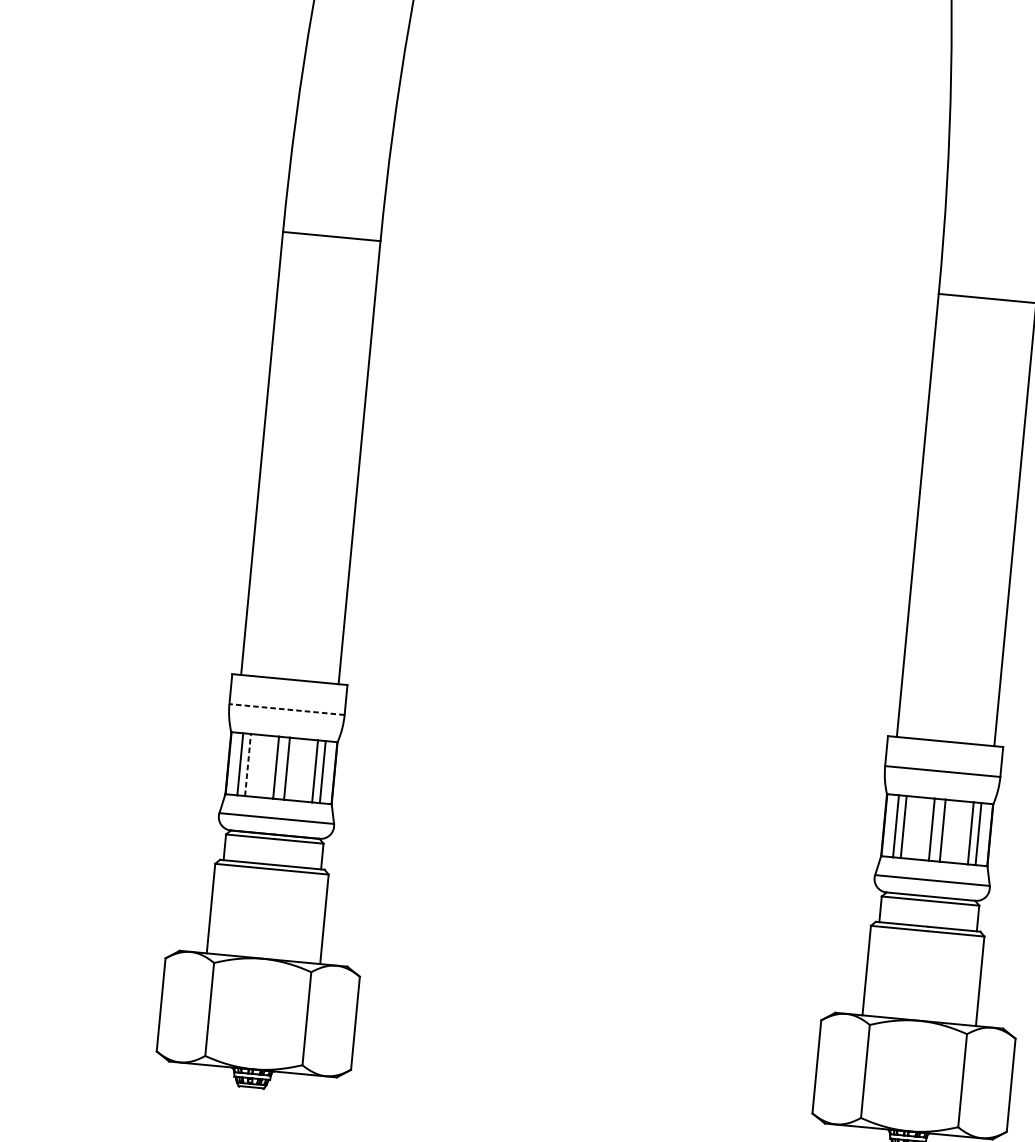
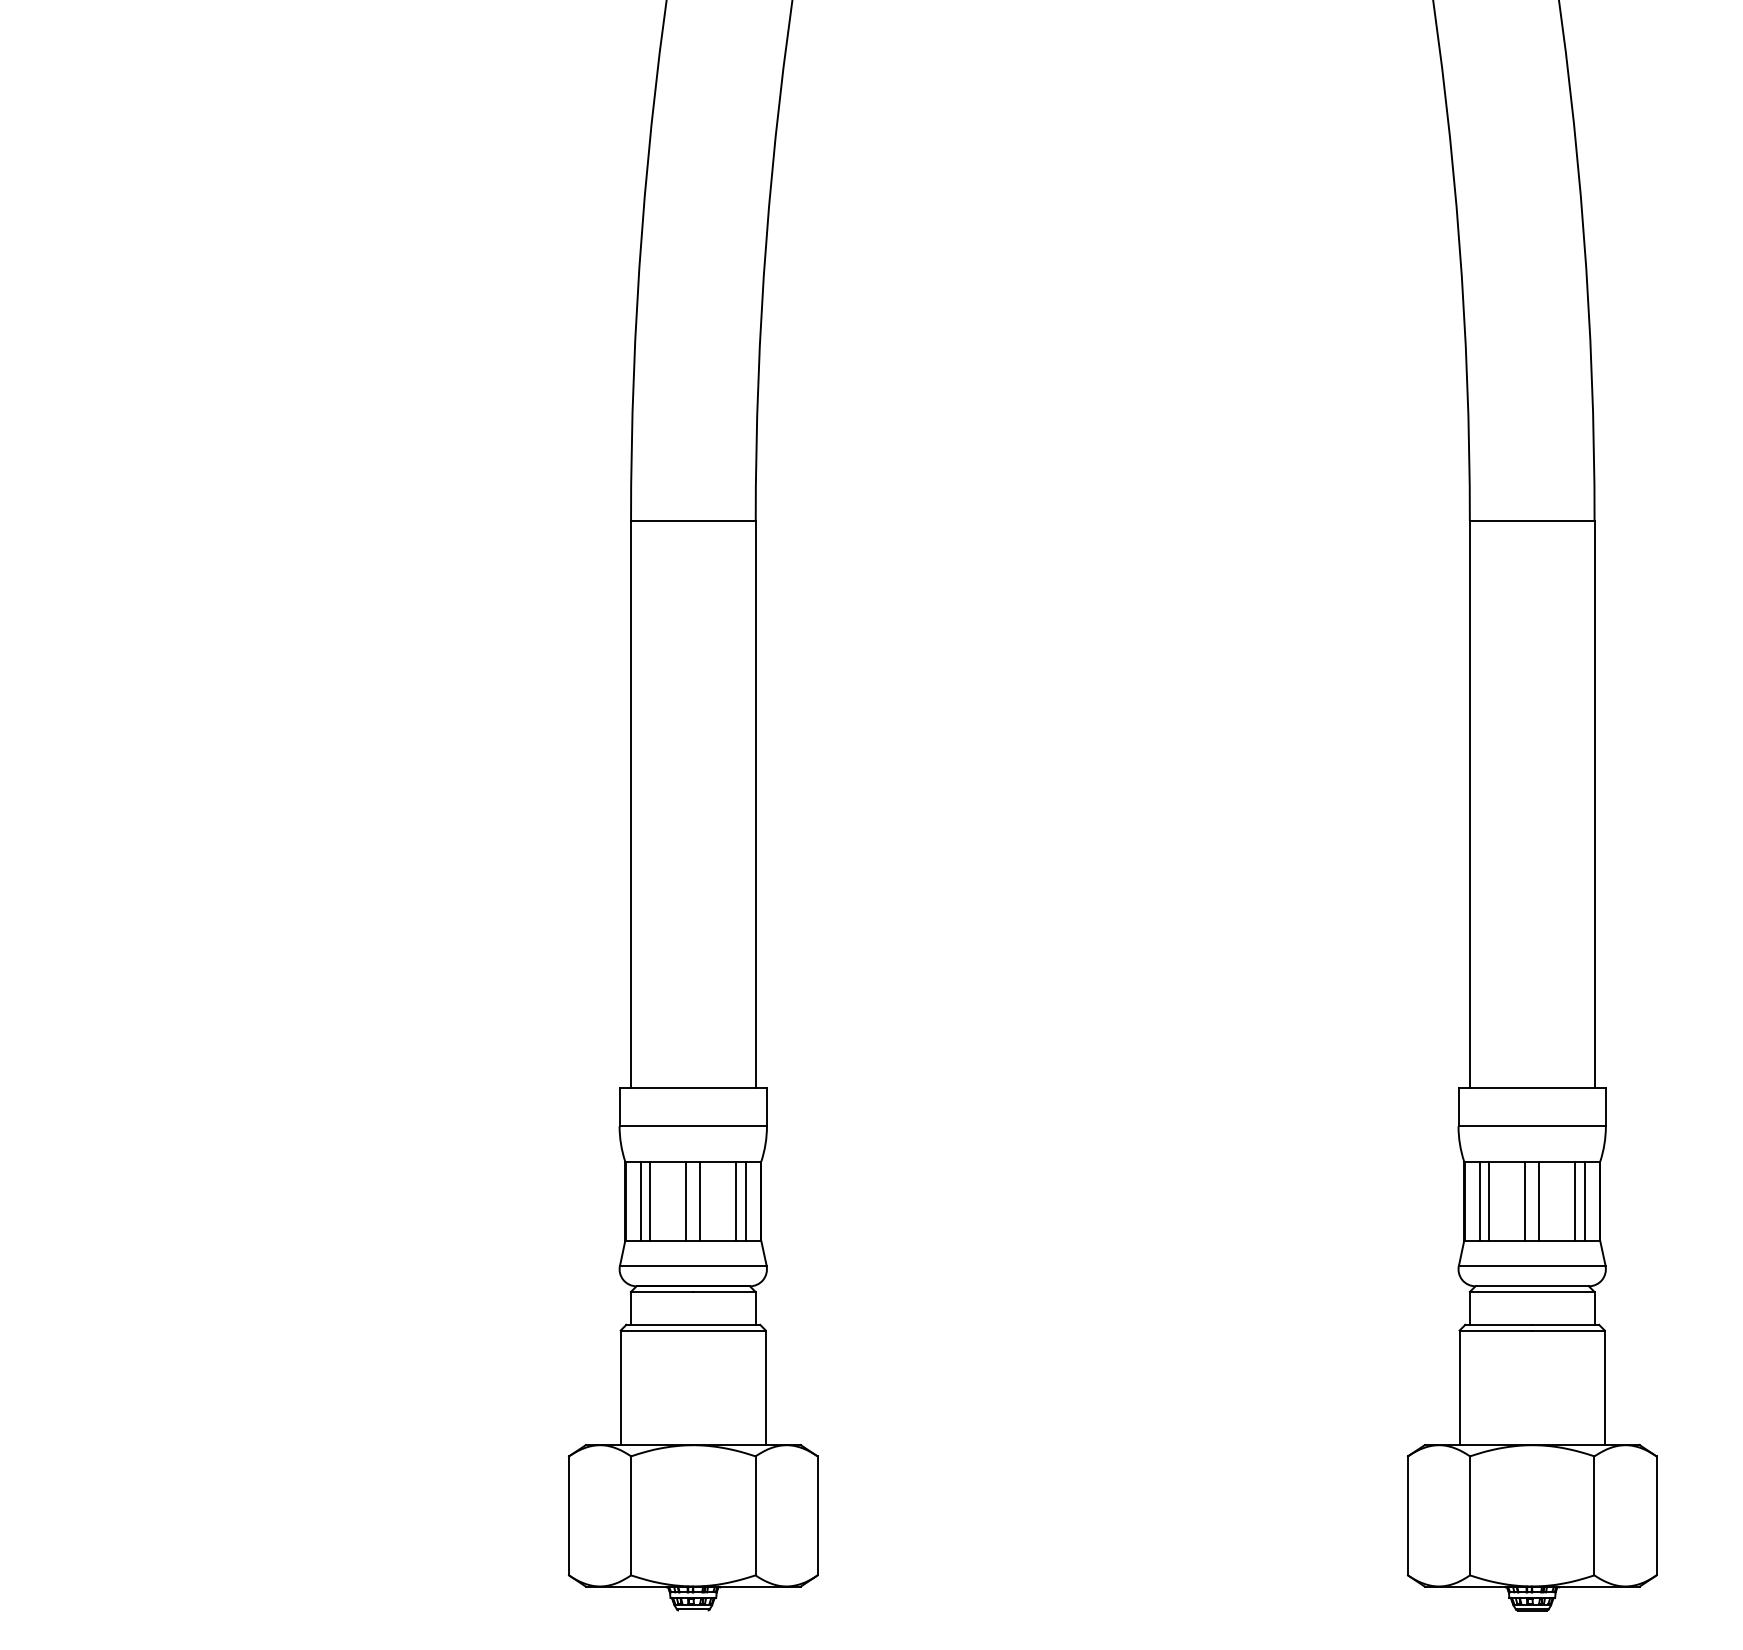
line: (287, 709) -> (693, 1126), dashed -> solid
line: (248, 765) -> (650, 1201), dashed -> solid

